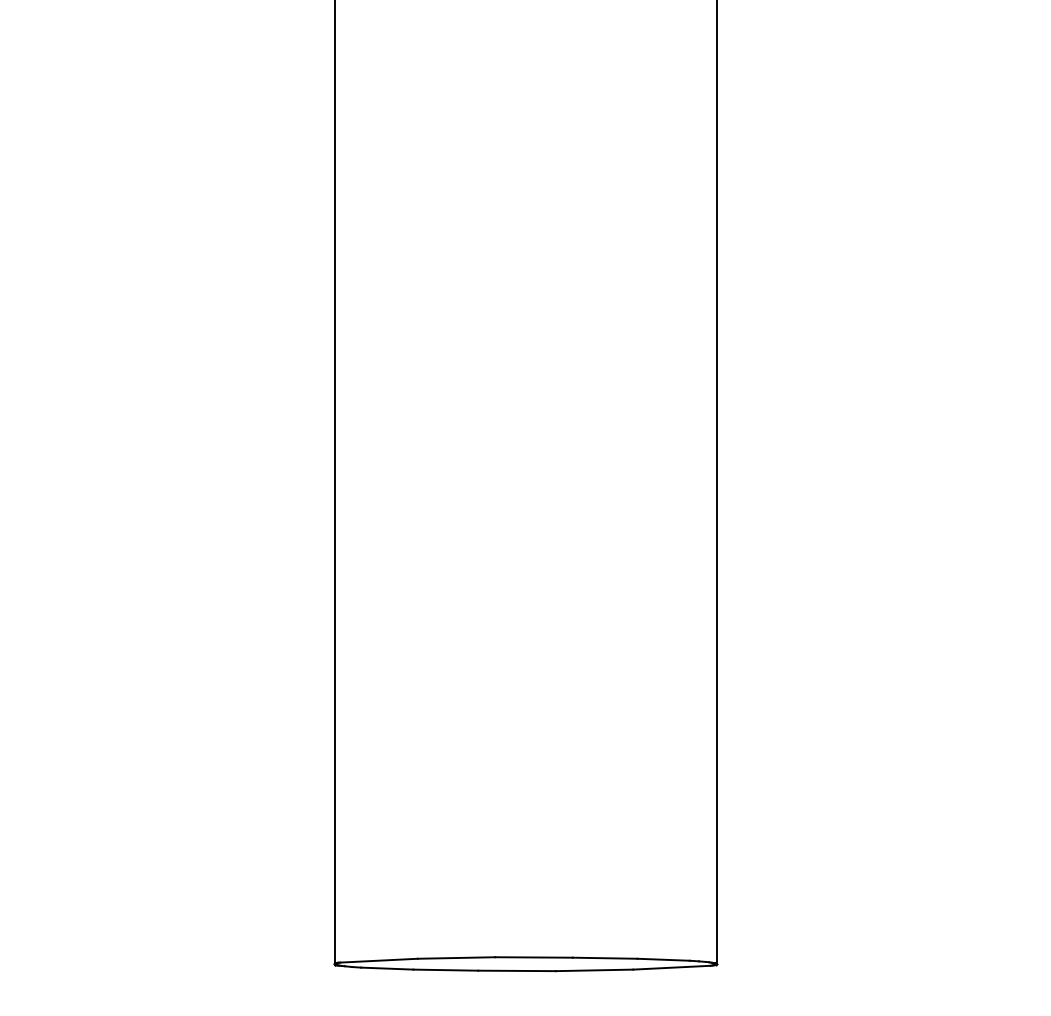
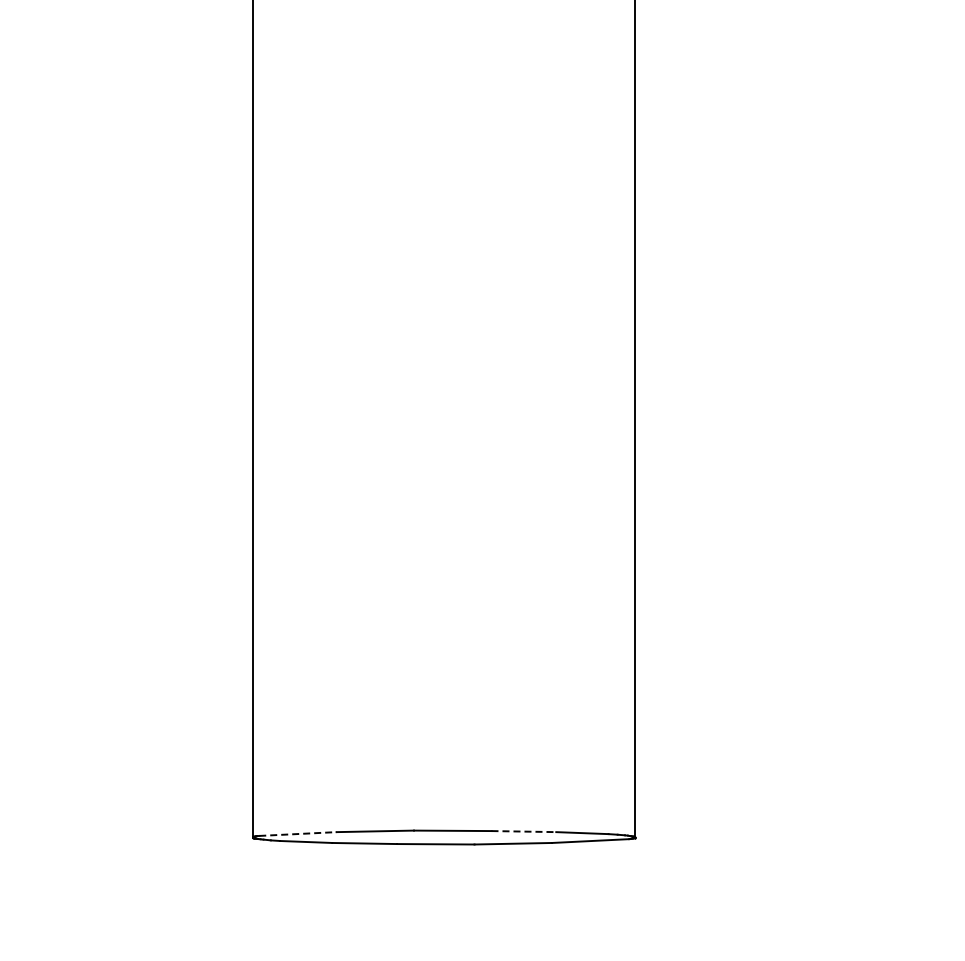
line: (605, 958) -> (524, 831), solid -> dashed
line: (379, 960) -> (298, 833), solid -> dashed

